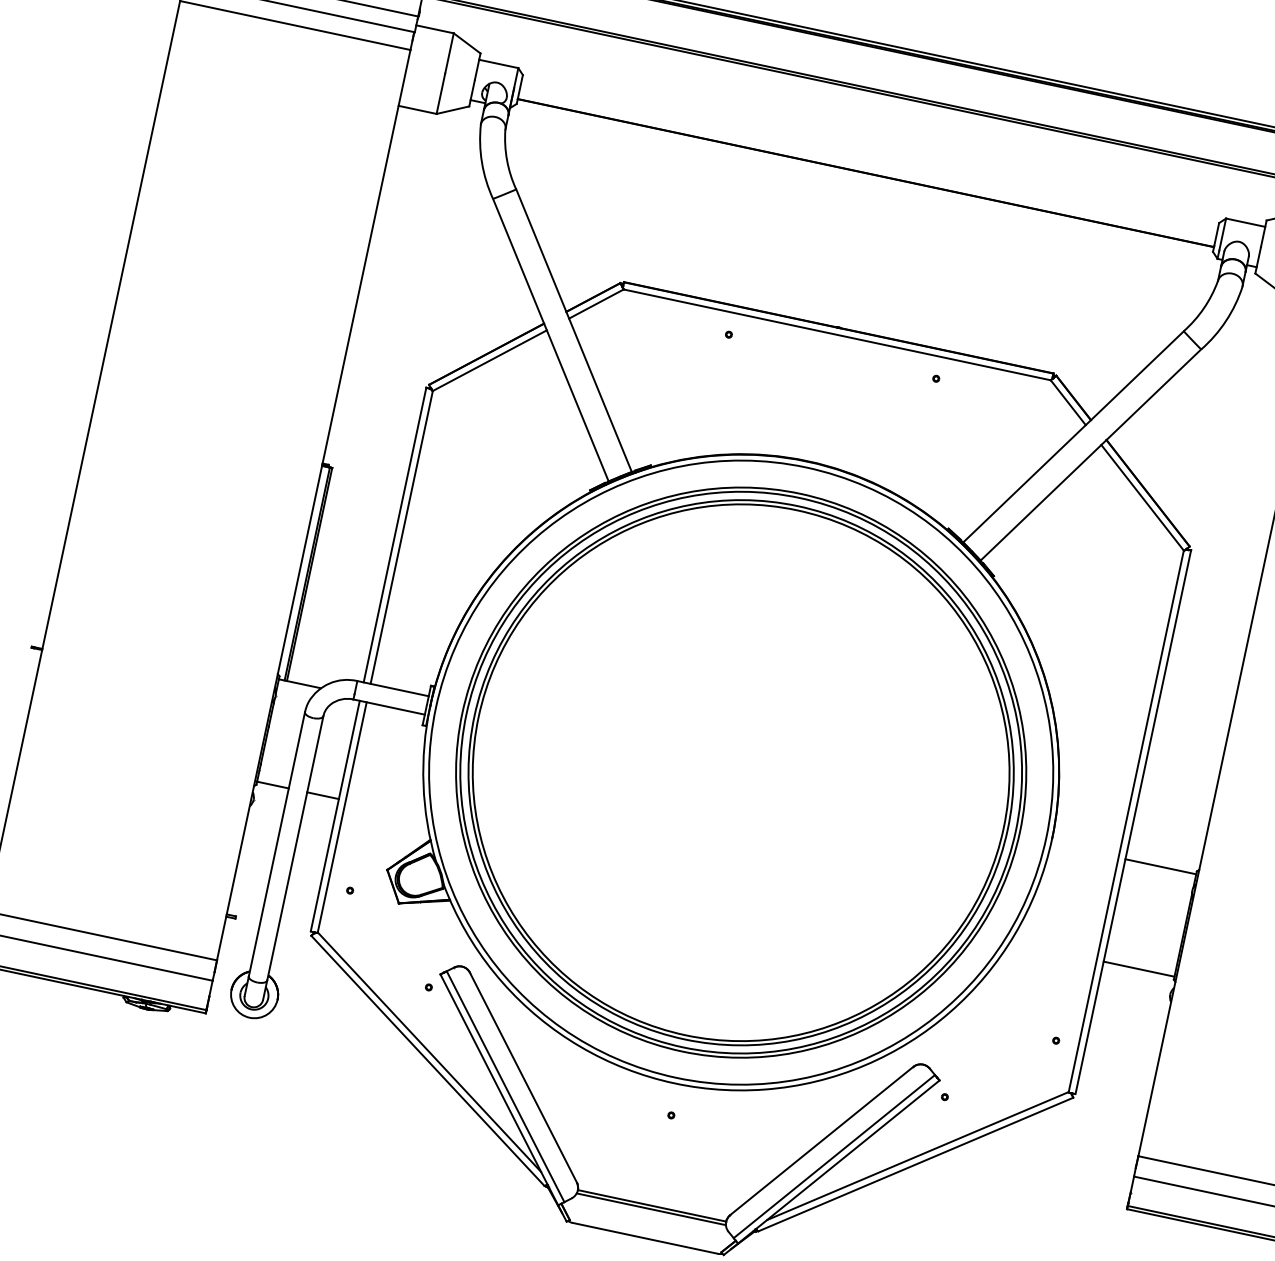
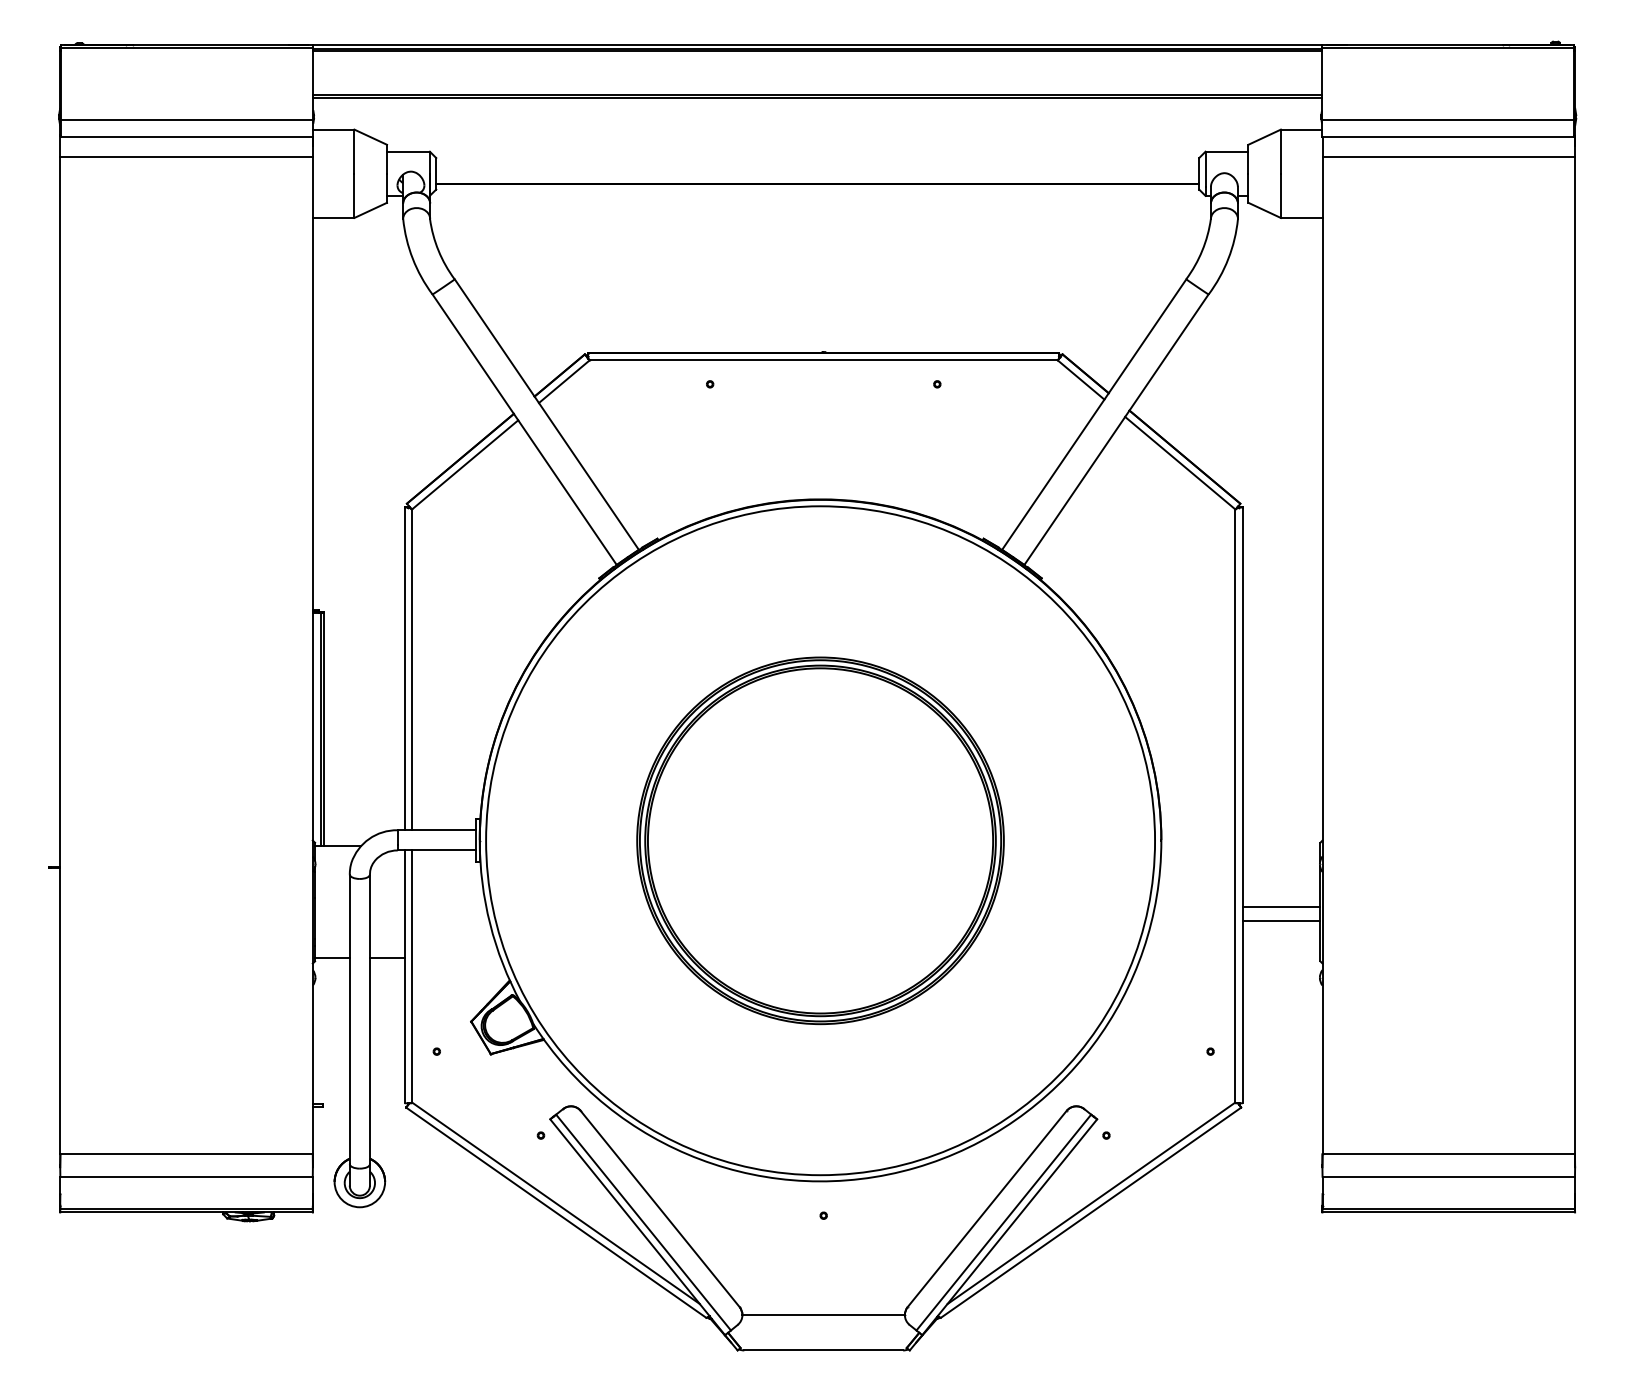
part: (741, 772) -> (820, 840), size x0.6
line: (1160, 866) -> (1281, 920), moved
line: (1138, 969) -> (1281, 907), moved
line: (651, 1209) -> (823, 1318), removed

